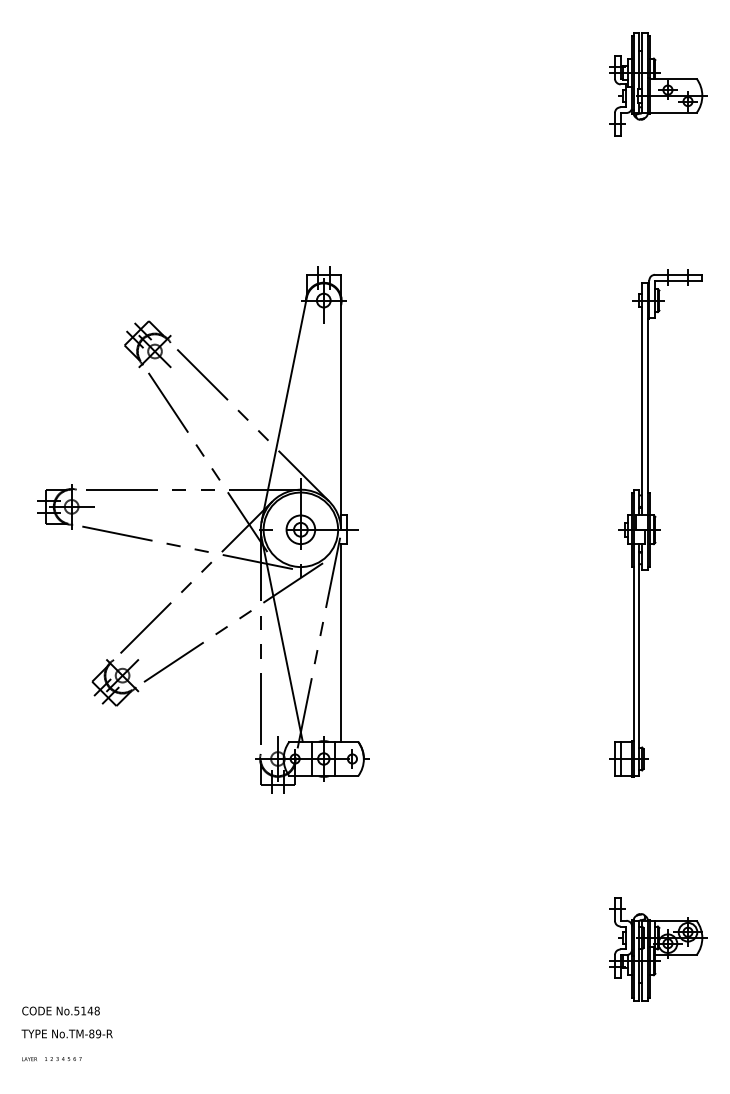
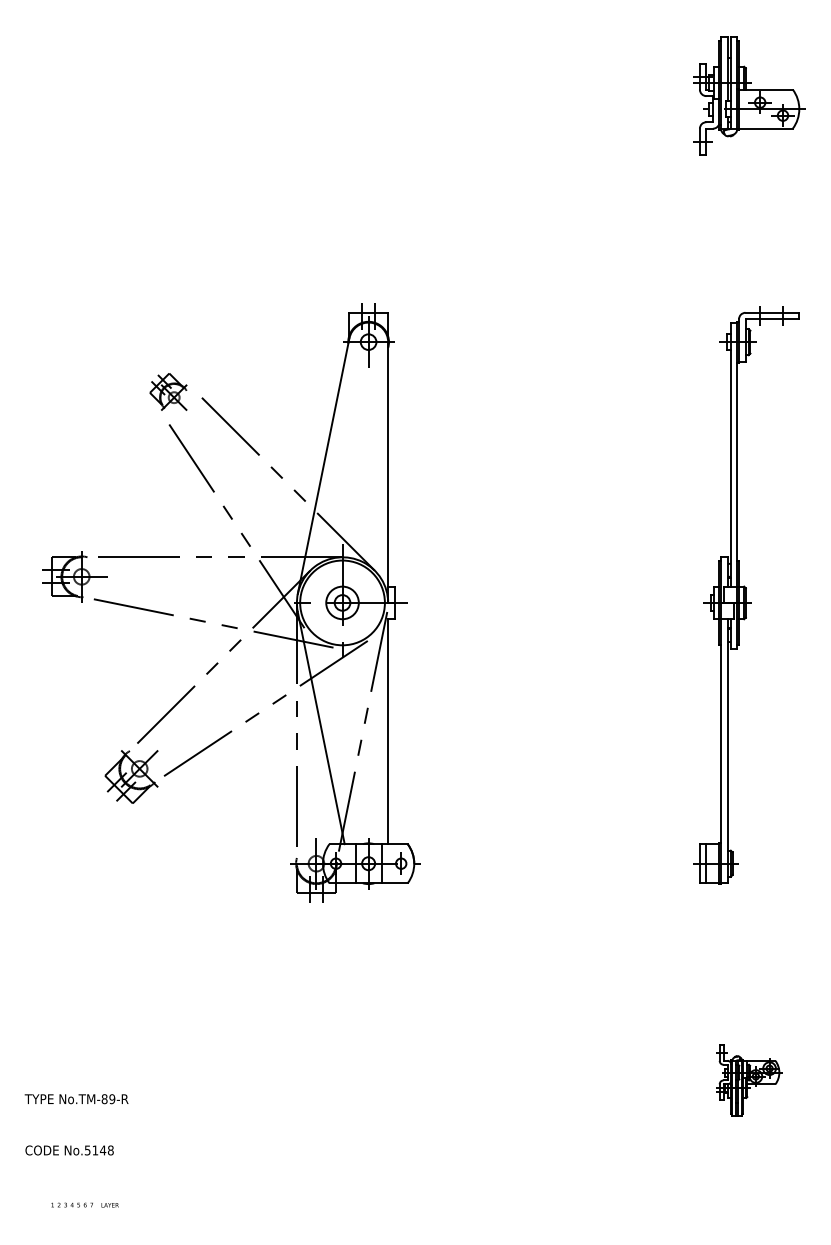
part: (147, 344) -> (168, 392), size x0.7
part: (658, 949) -> (749, 1080), size x0.6
text: (66, 1033) -> (75, 1098), moved
text: (29, 1059) -> (110, 1205), moved

